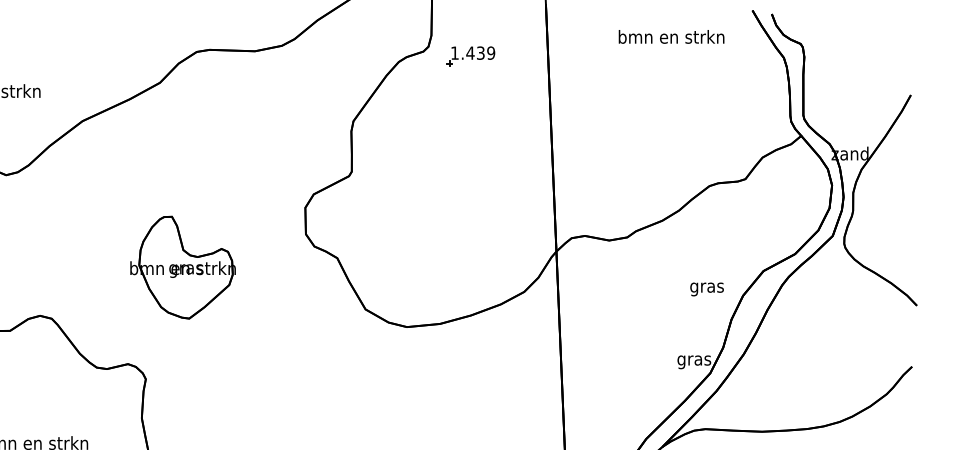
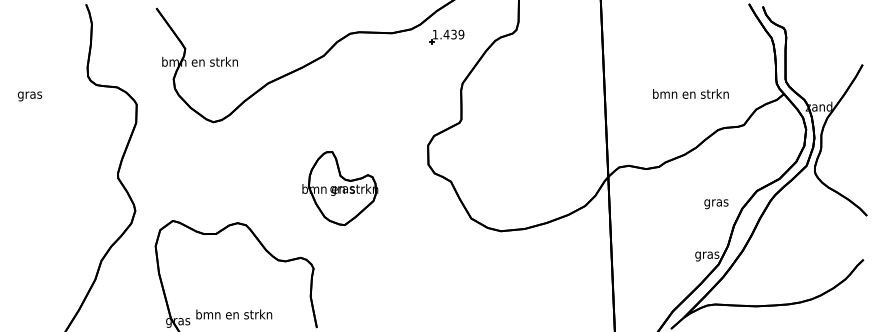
text: (670, 36) -> (690, 93), moved
part: (470, 55) -> (446, 36), moved

